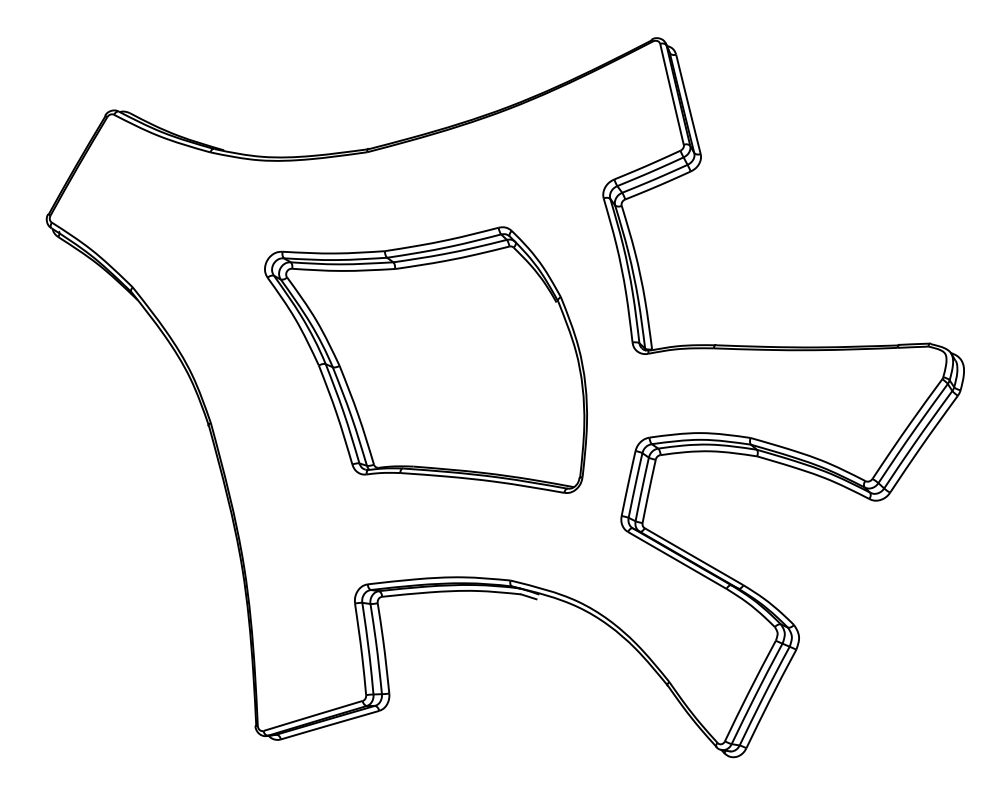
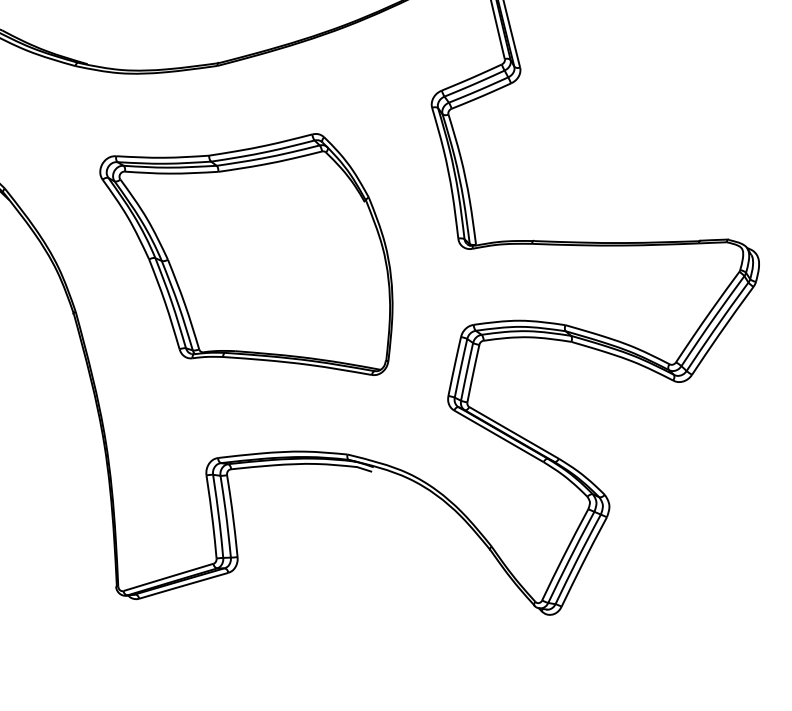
part: (425, 359) -> (245, 253), moved

